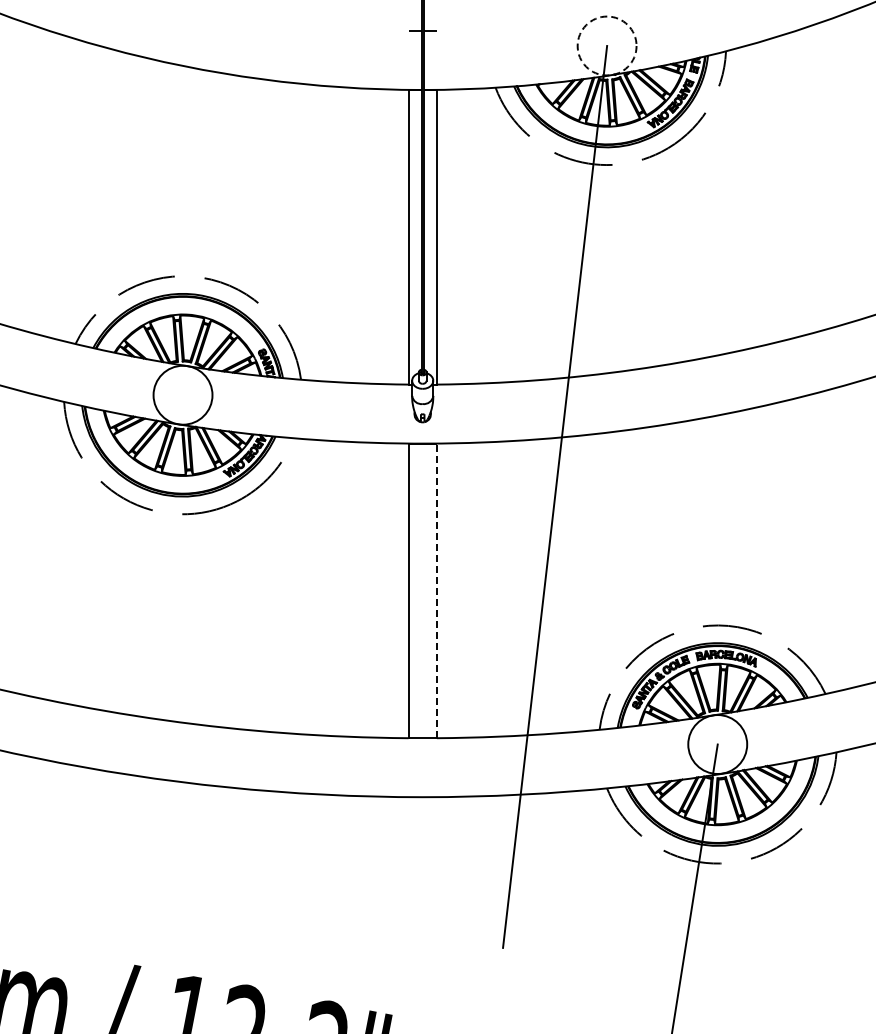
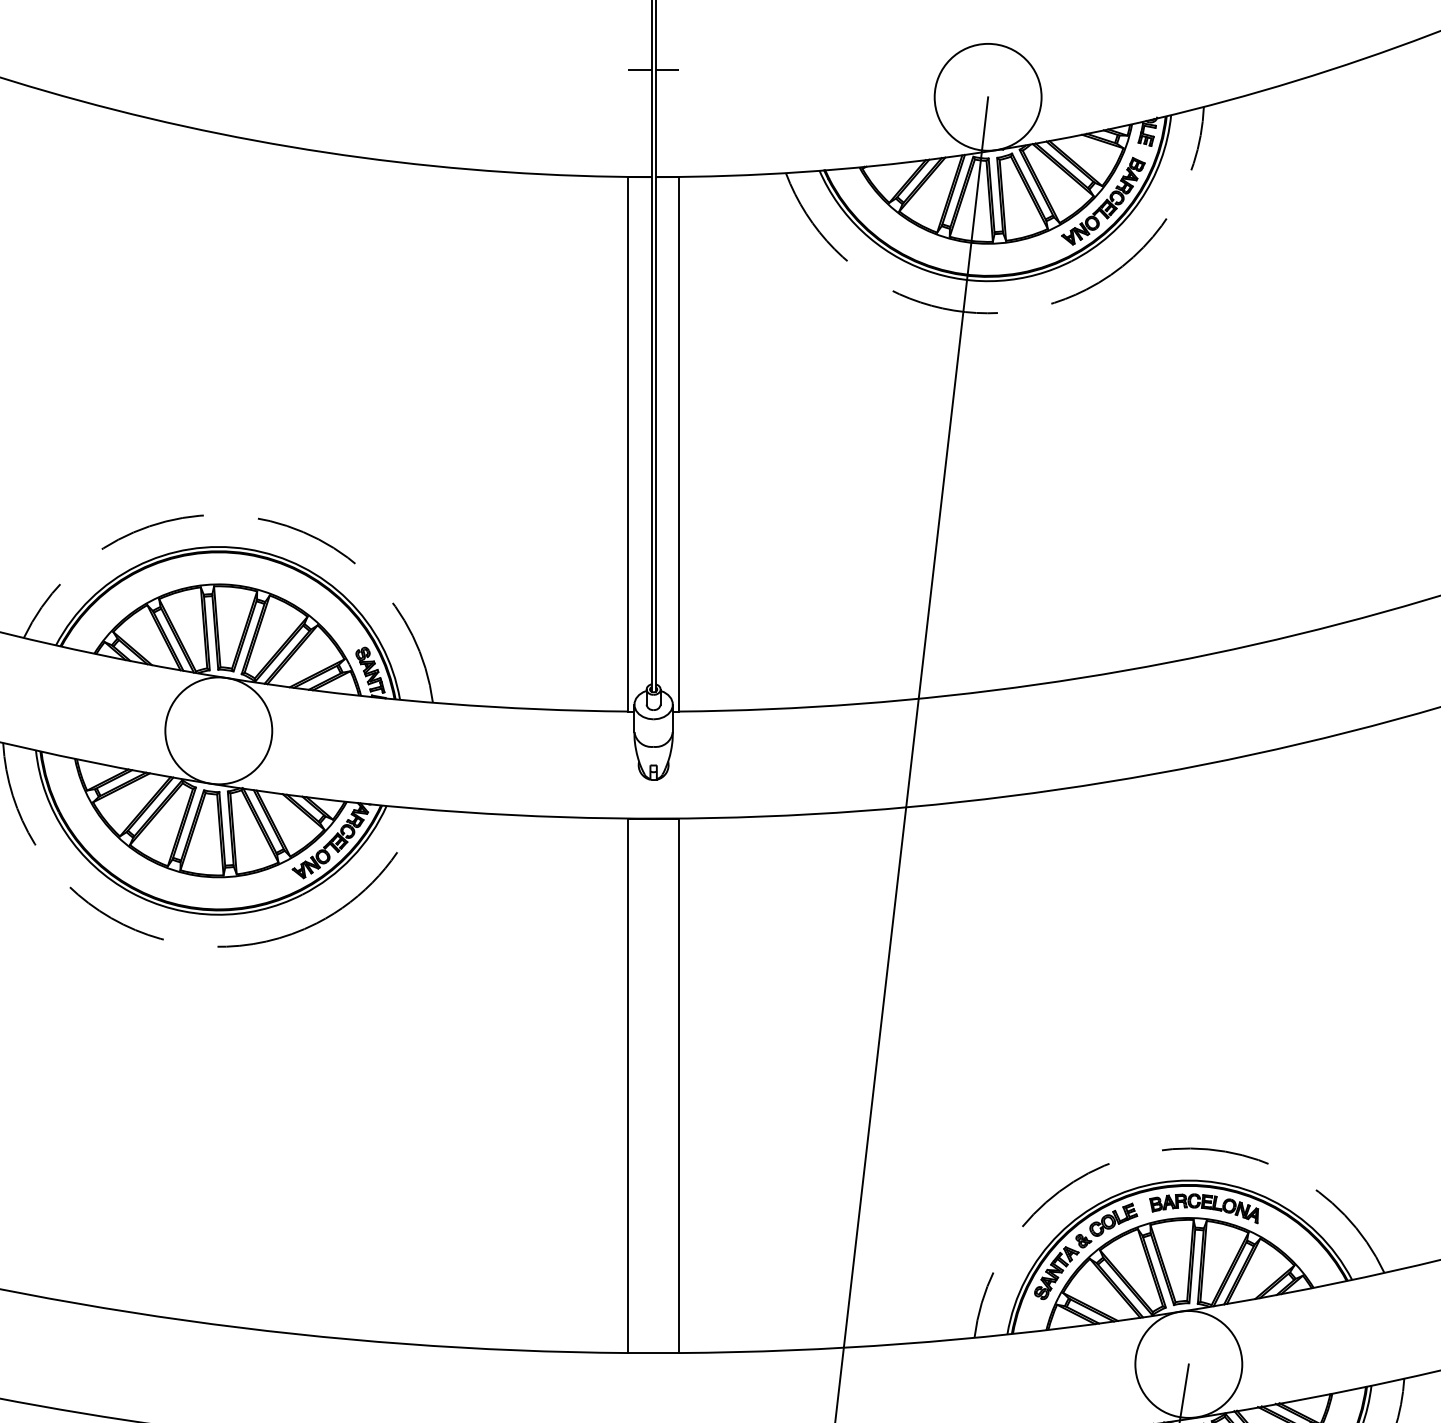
circle: (606, 45) -> (987, 96), dashed -> solid
line: (436, 590) -> (678, 1085), dashed -> solid

